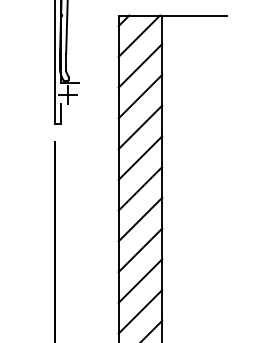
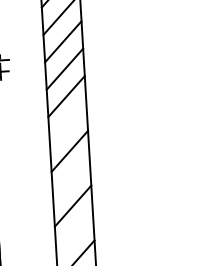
line: (140, 157) -> (68, 123), removed
line: (140, 219) -> (71, 178), removed
line: (140, 280) -> (74, 233), removed

